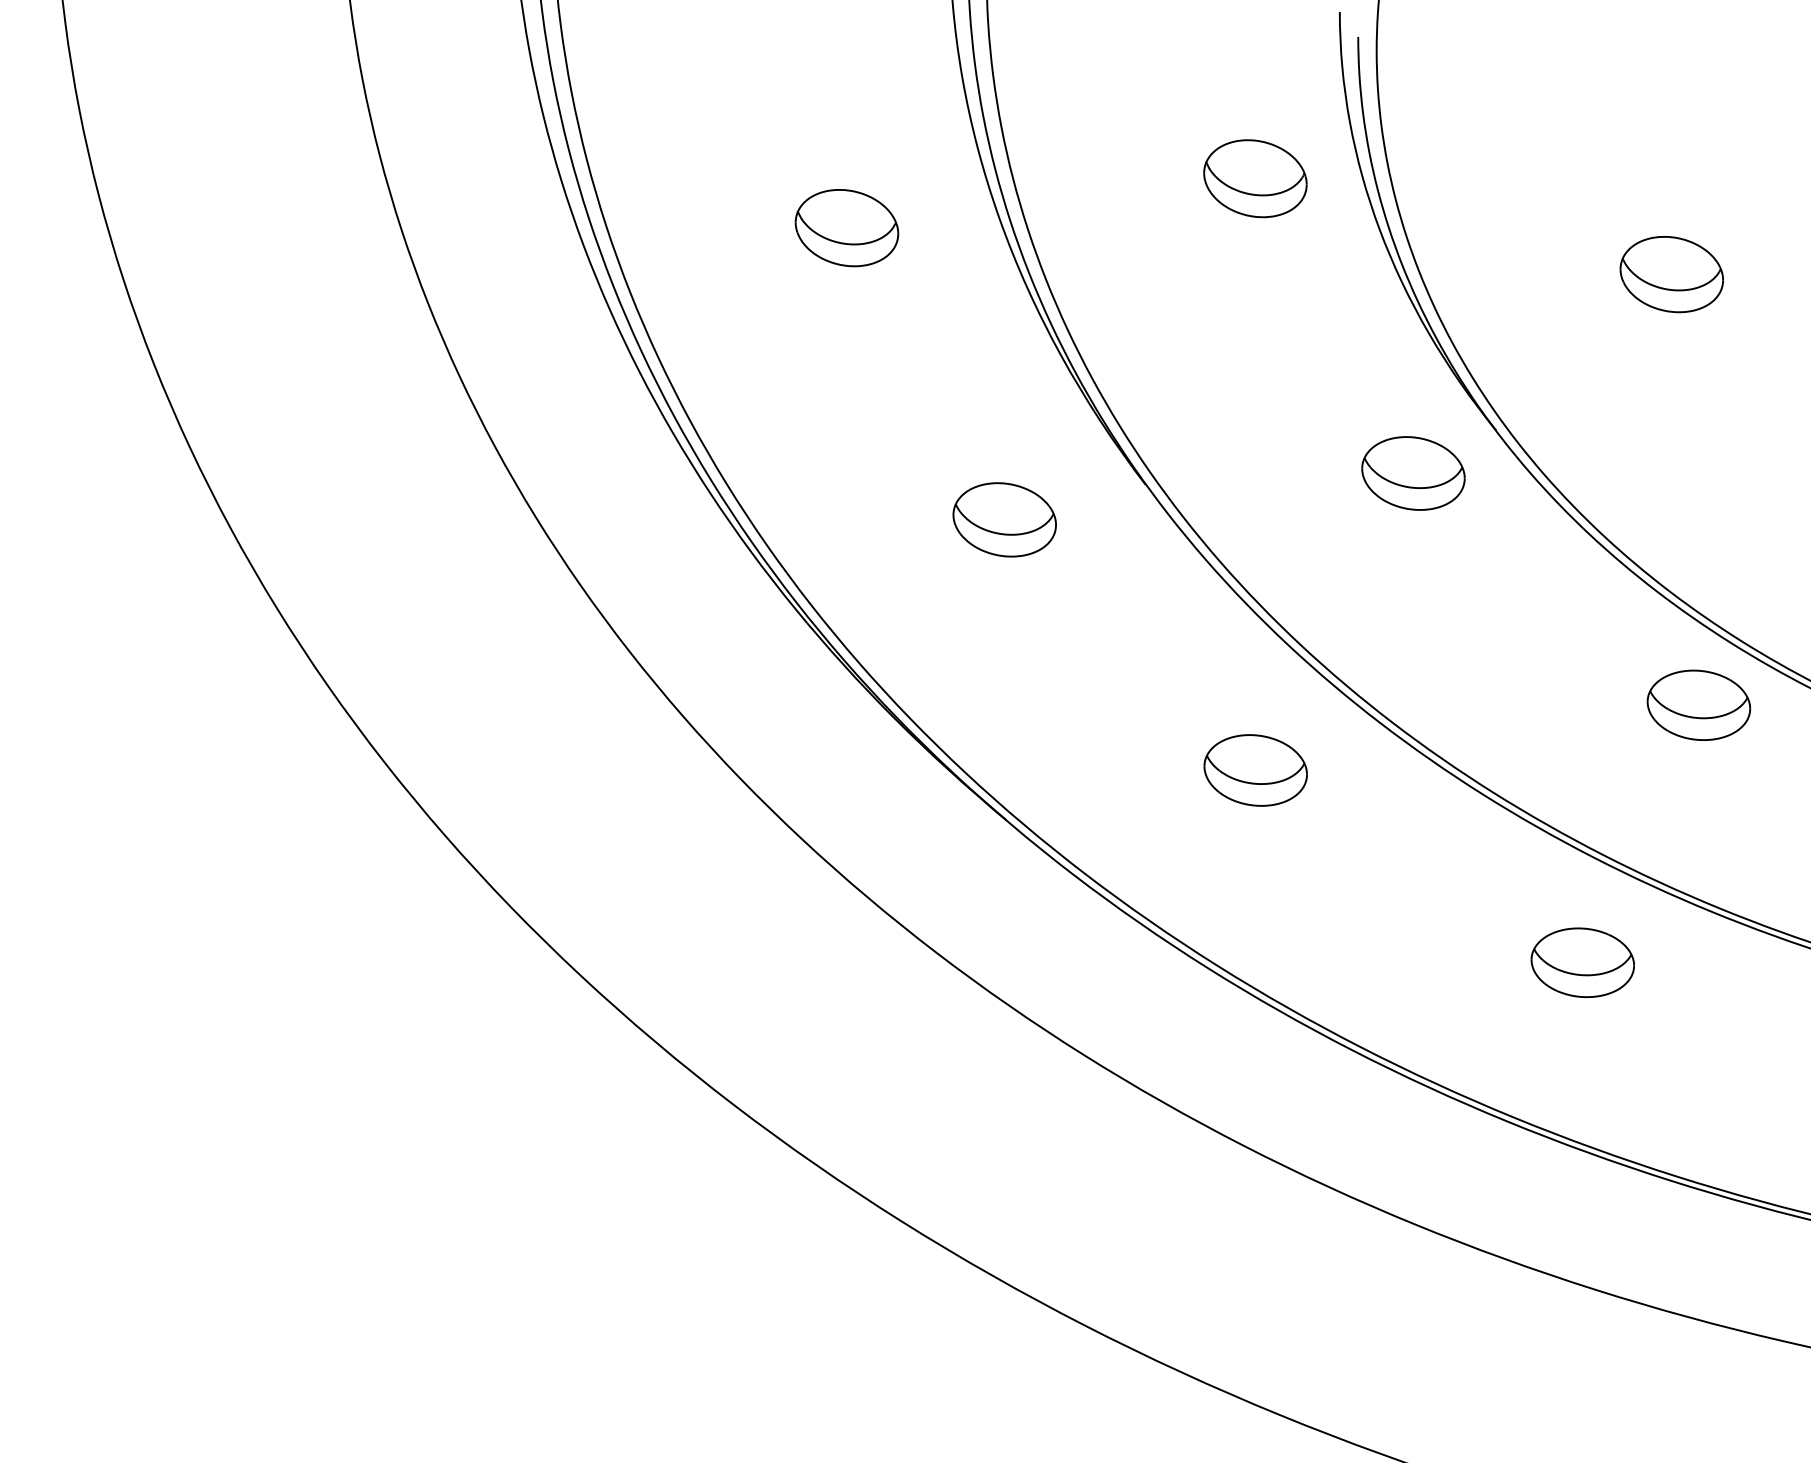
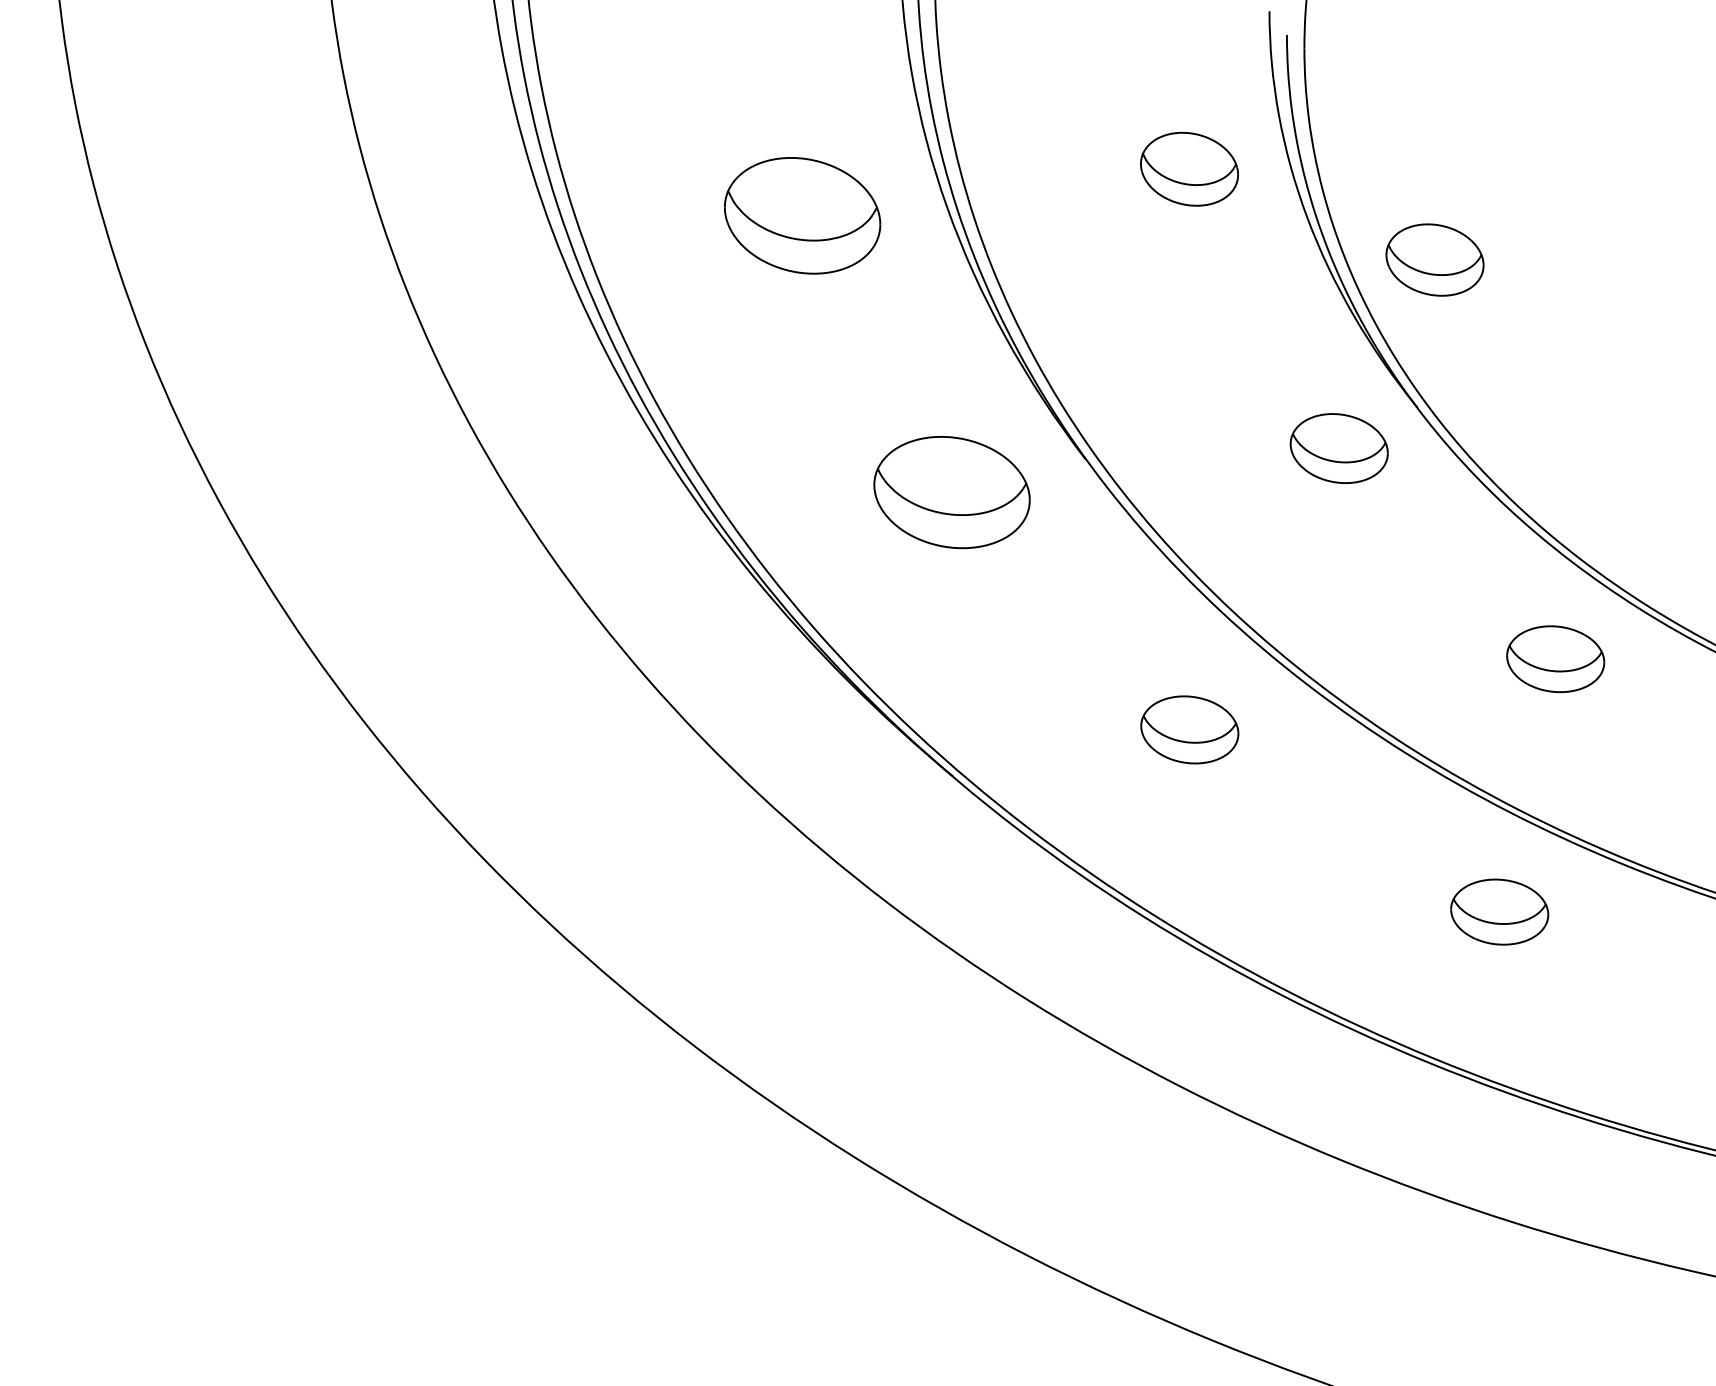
part: (846, 228) -> (802, 216), size x1.6
part: (1671, 273) -> (1434, 259), moved
part: (1004, 519) -> (951, 492), size x1.6
part: (1698, 705) -> (1555, 659), moved

